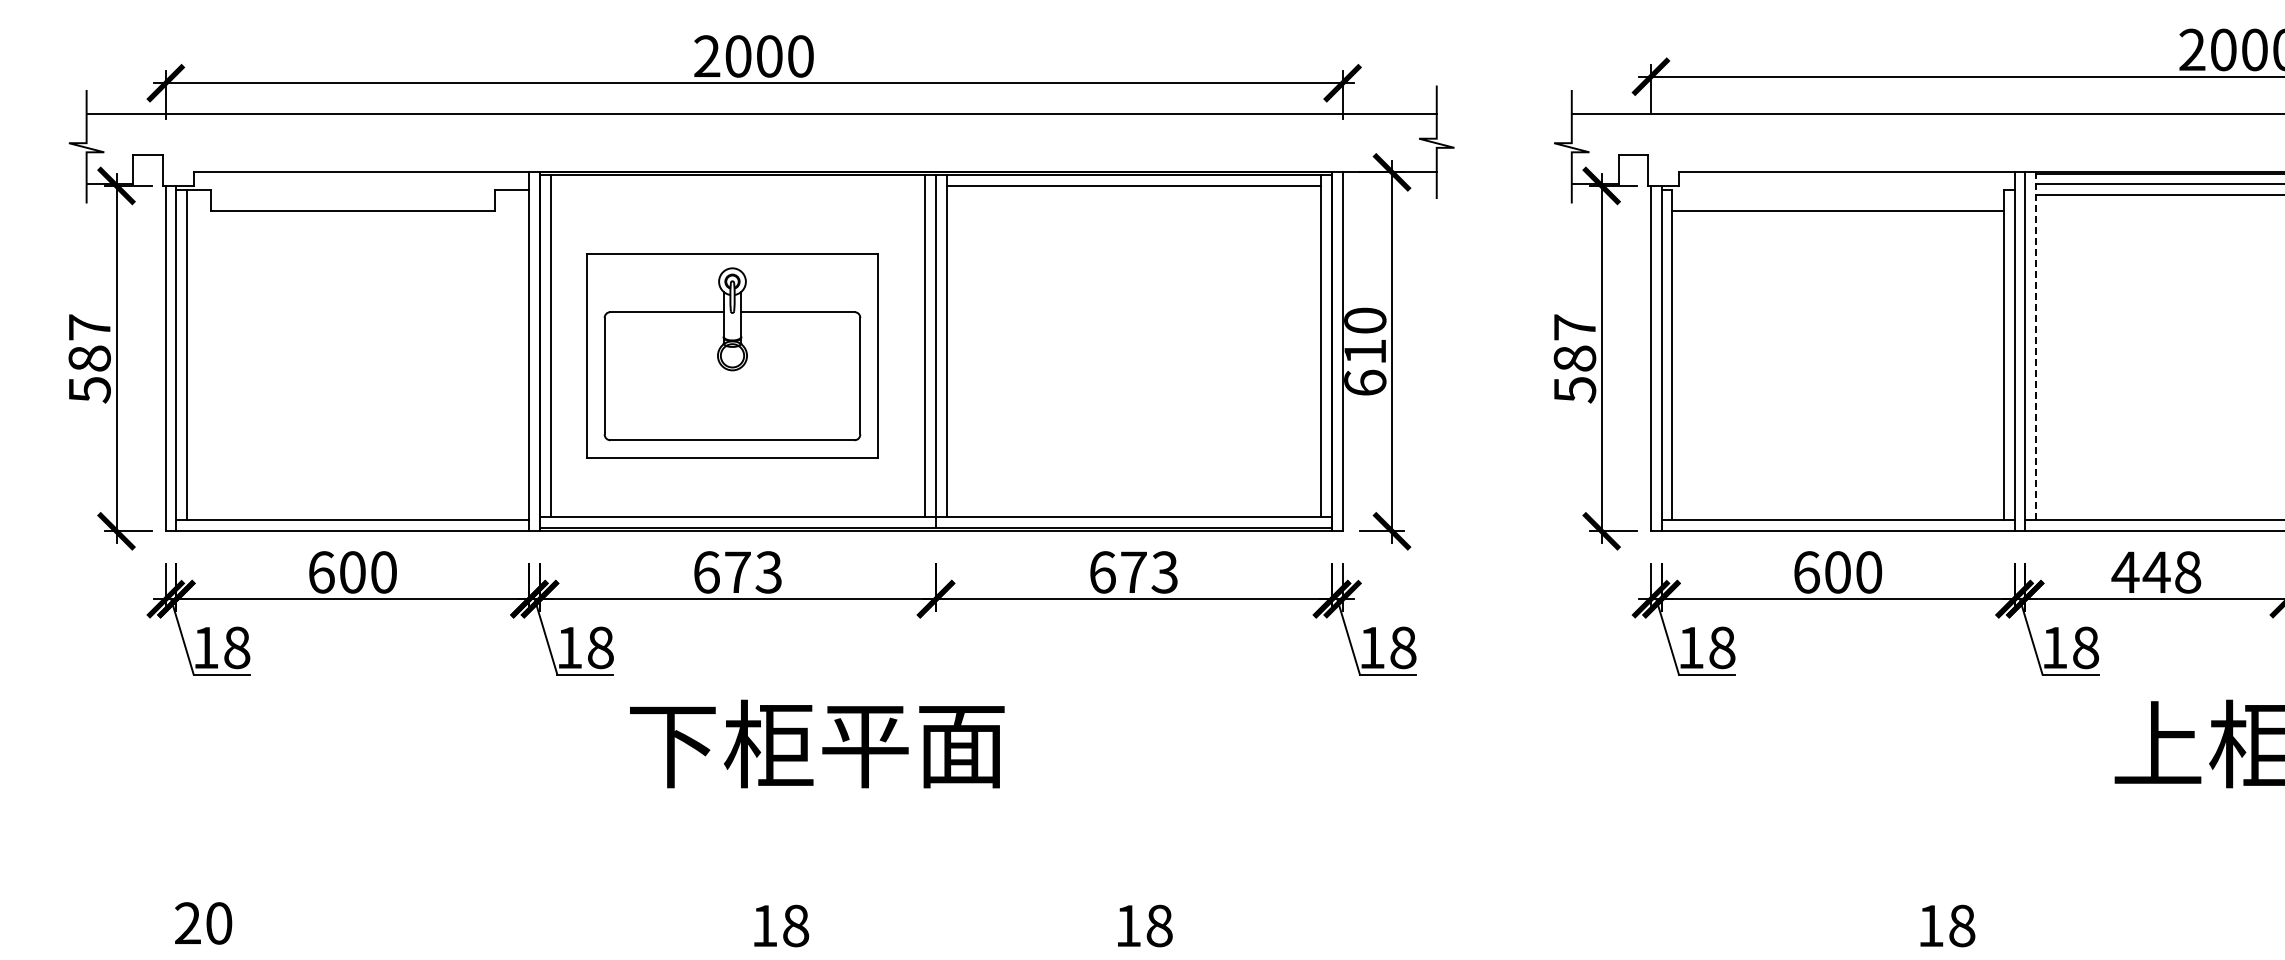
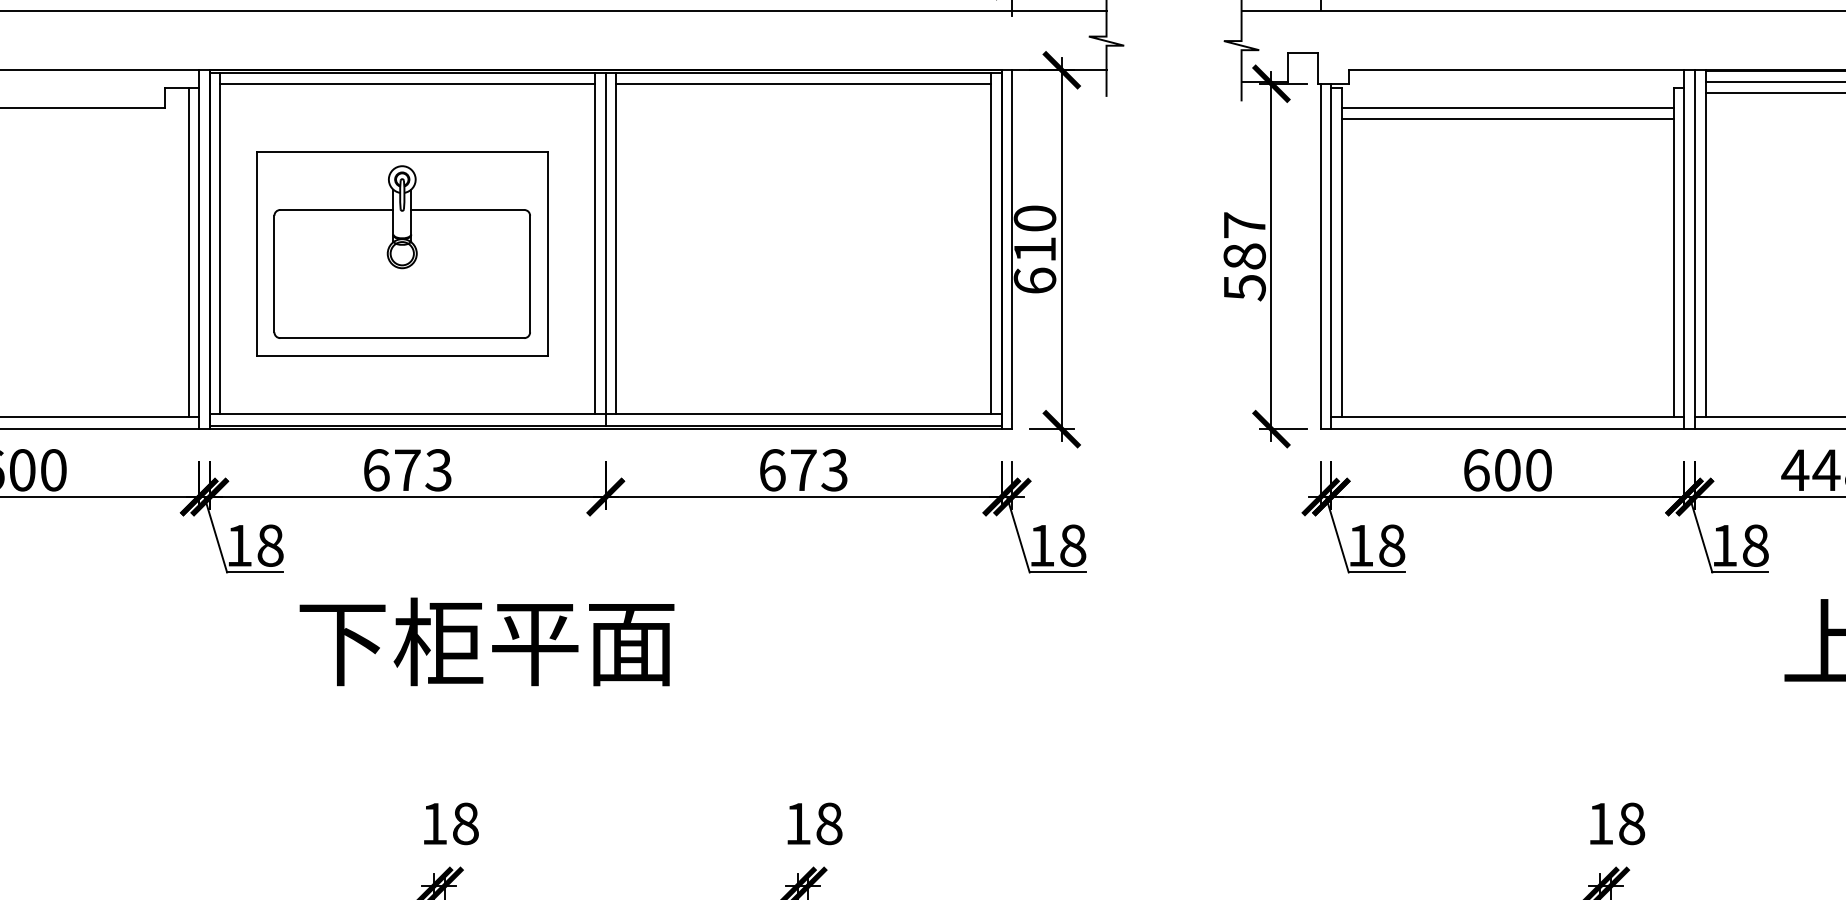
line: (737, 185) -> (407, 83), added
line: (1838, 221) -> (1508, 119), added
line: (2035, 345) -> (1705, 243), dashed -> solid
line: (518, 354) -> (188, 252), added

